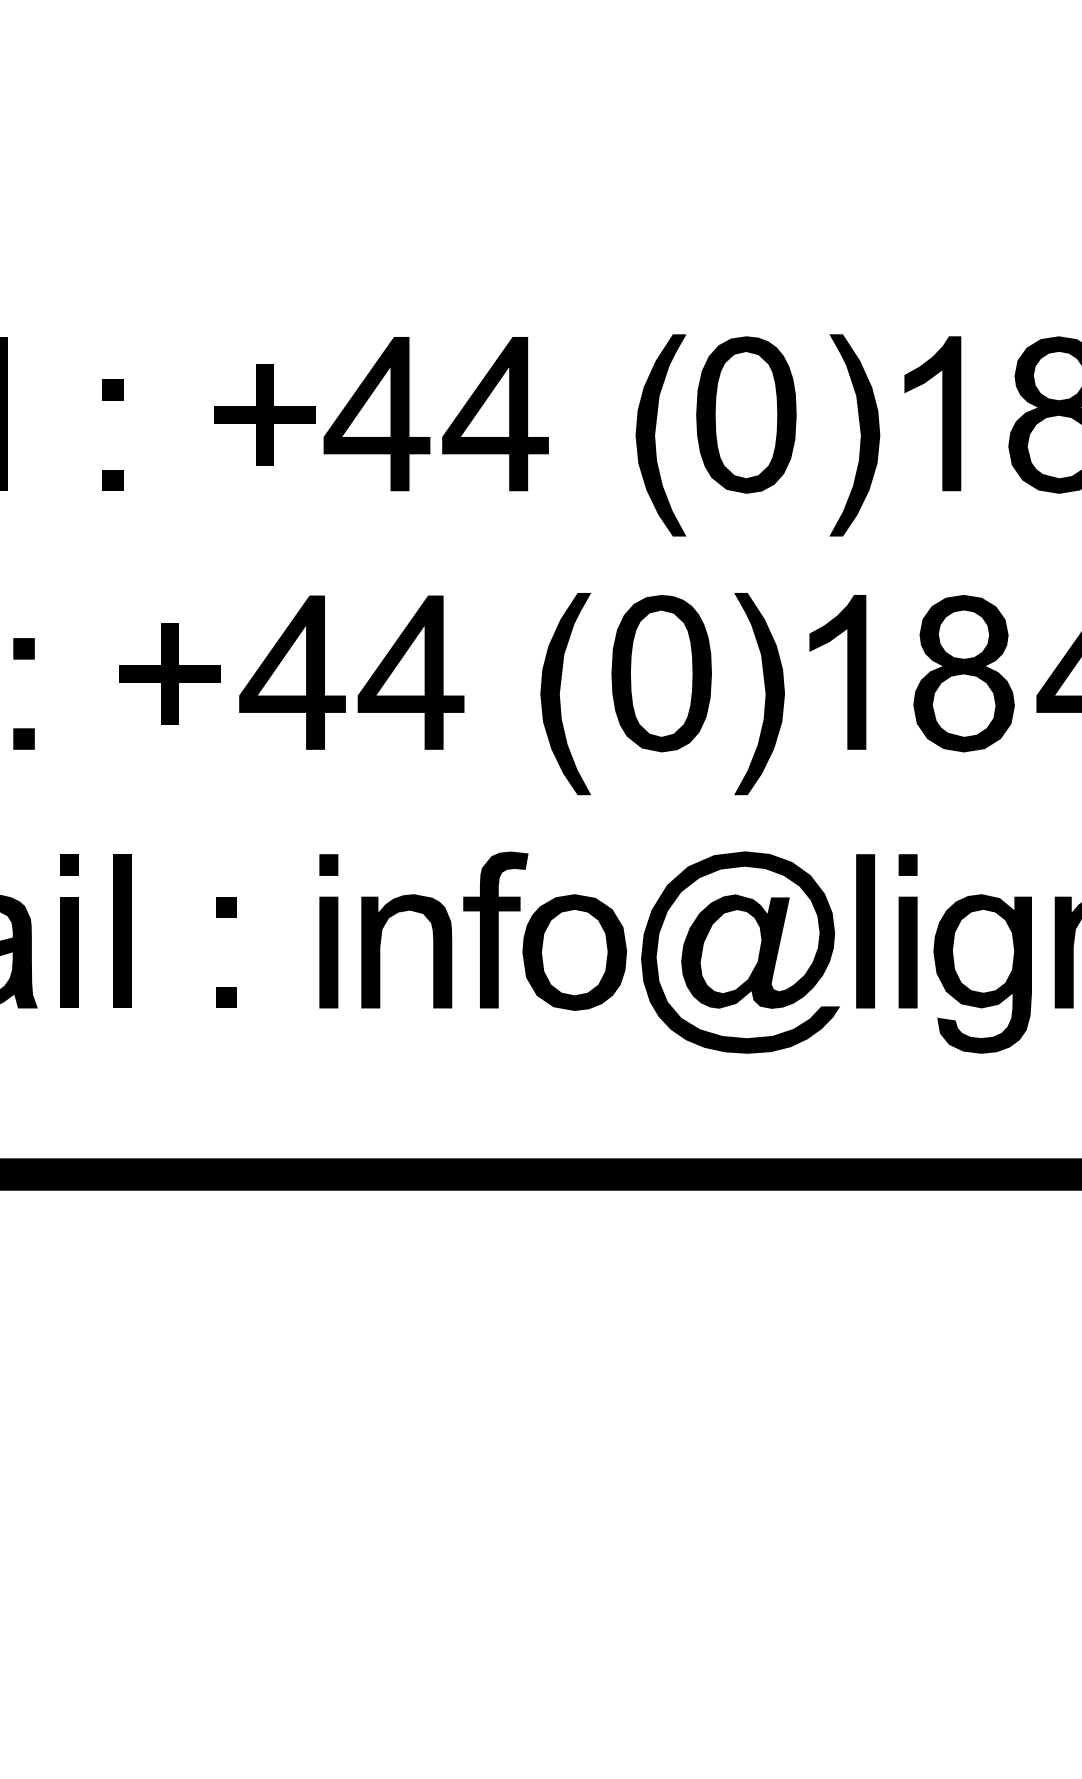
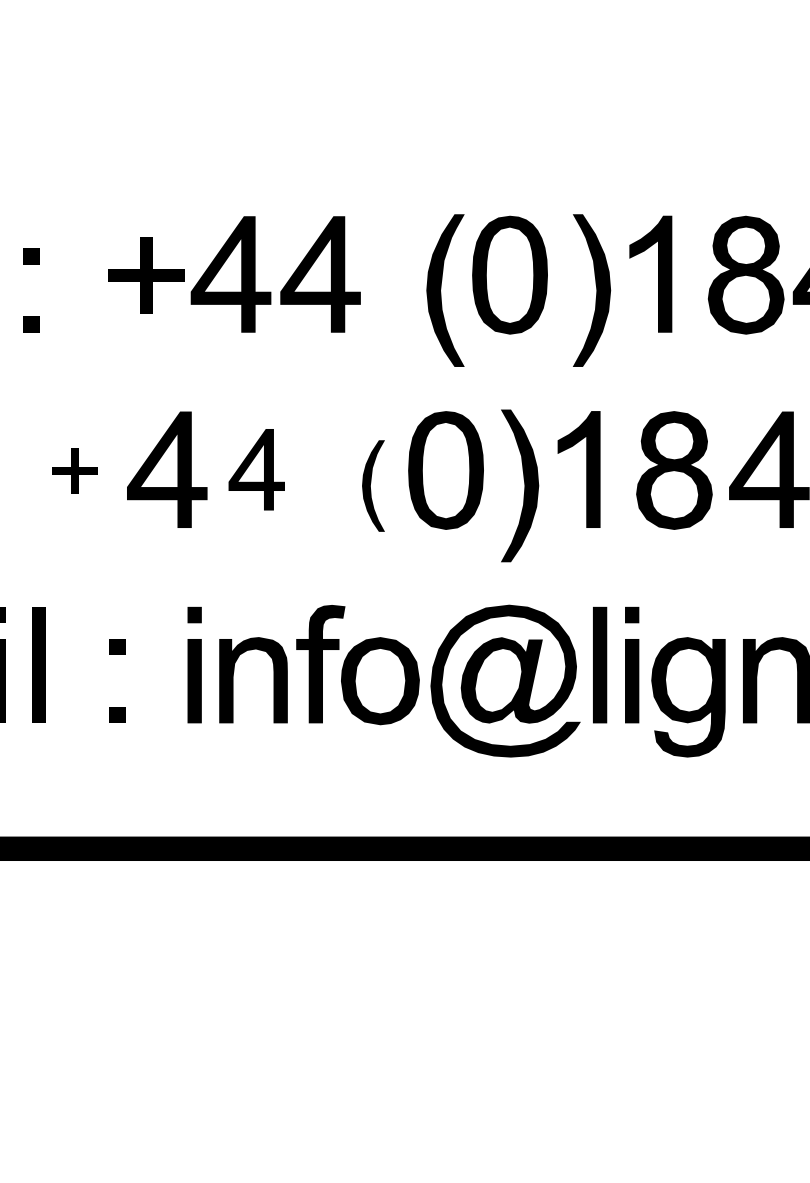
part: (410, 672) -> (256, 469), size x0.7
part: (169, 673) -> (74, 470), size x0.6
part: (565, 694) -> (373, 486), size x0.6

